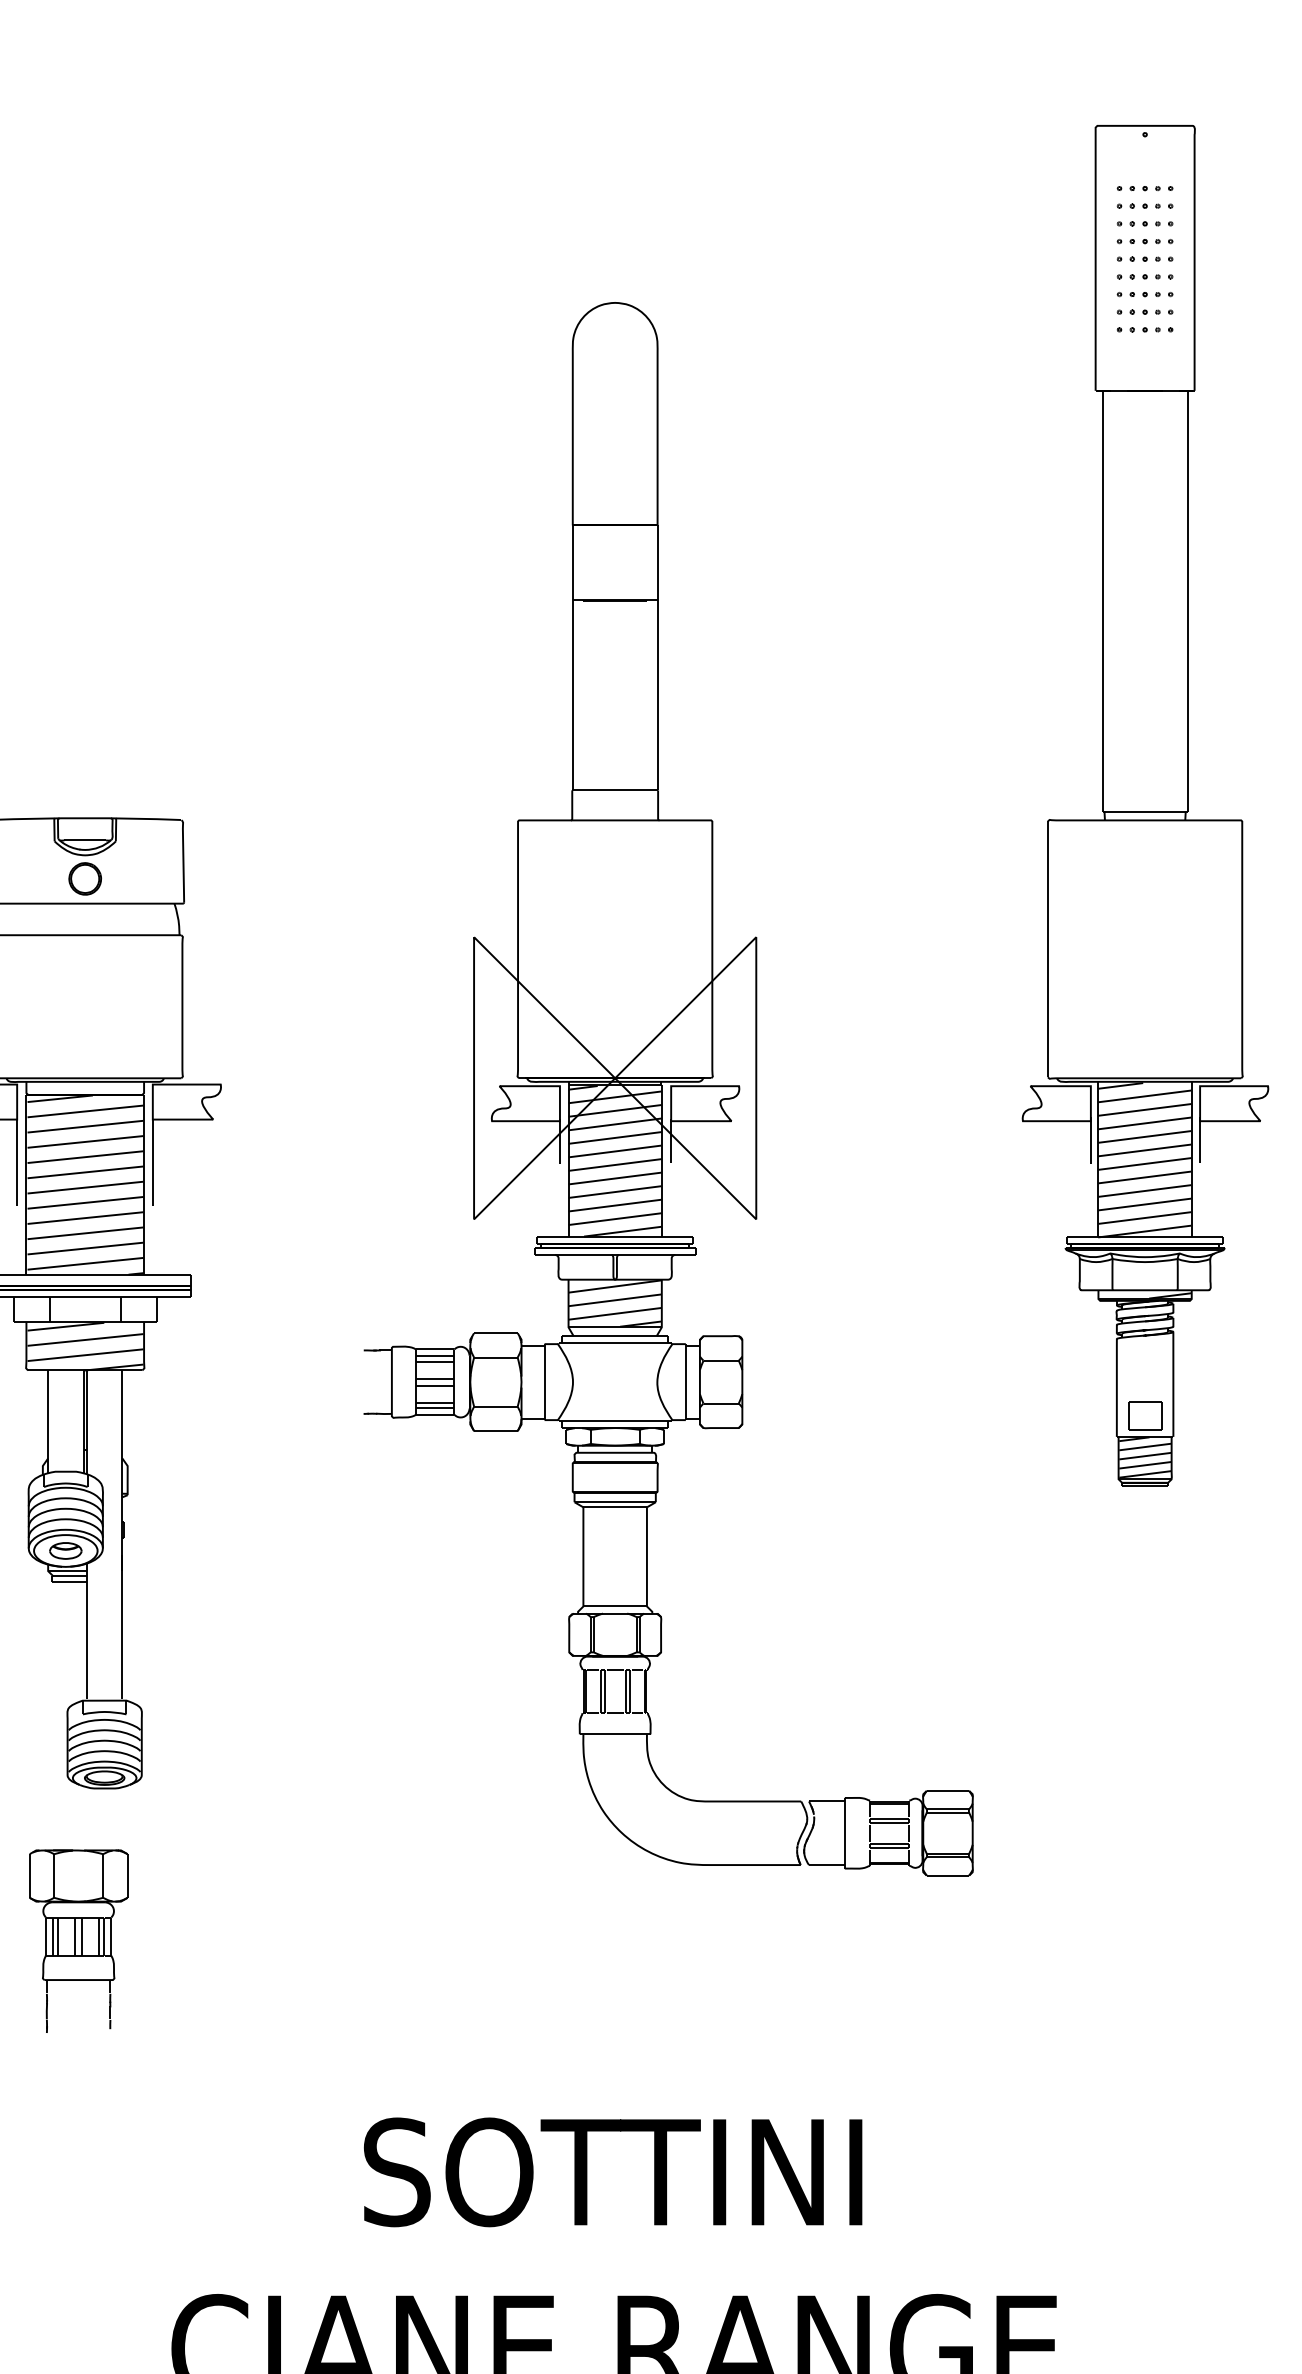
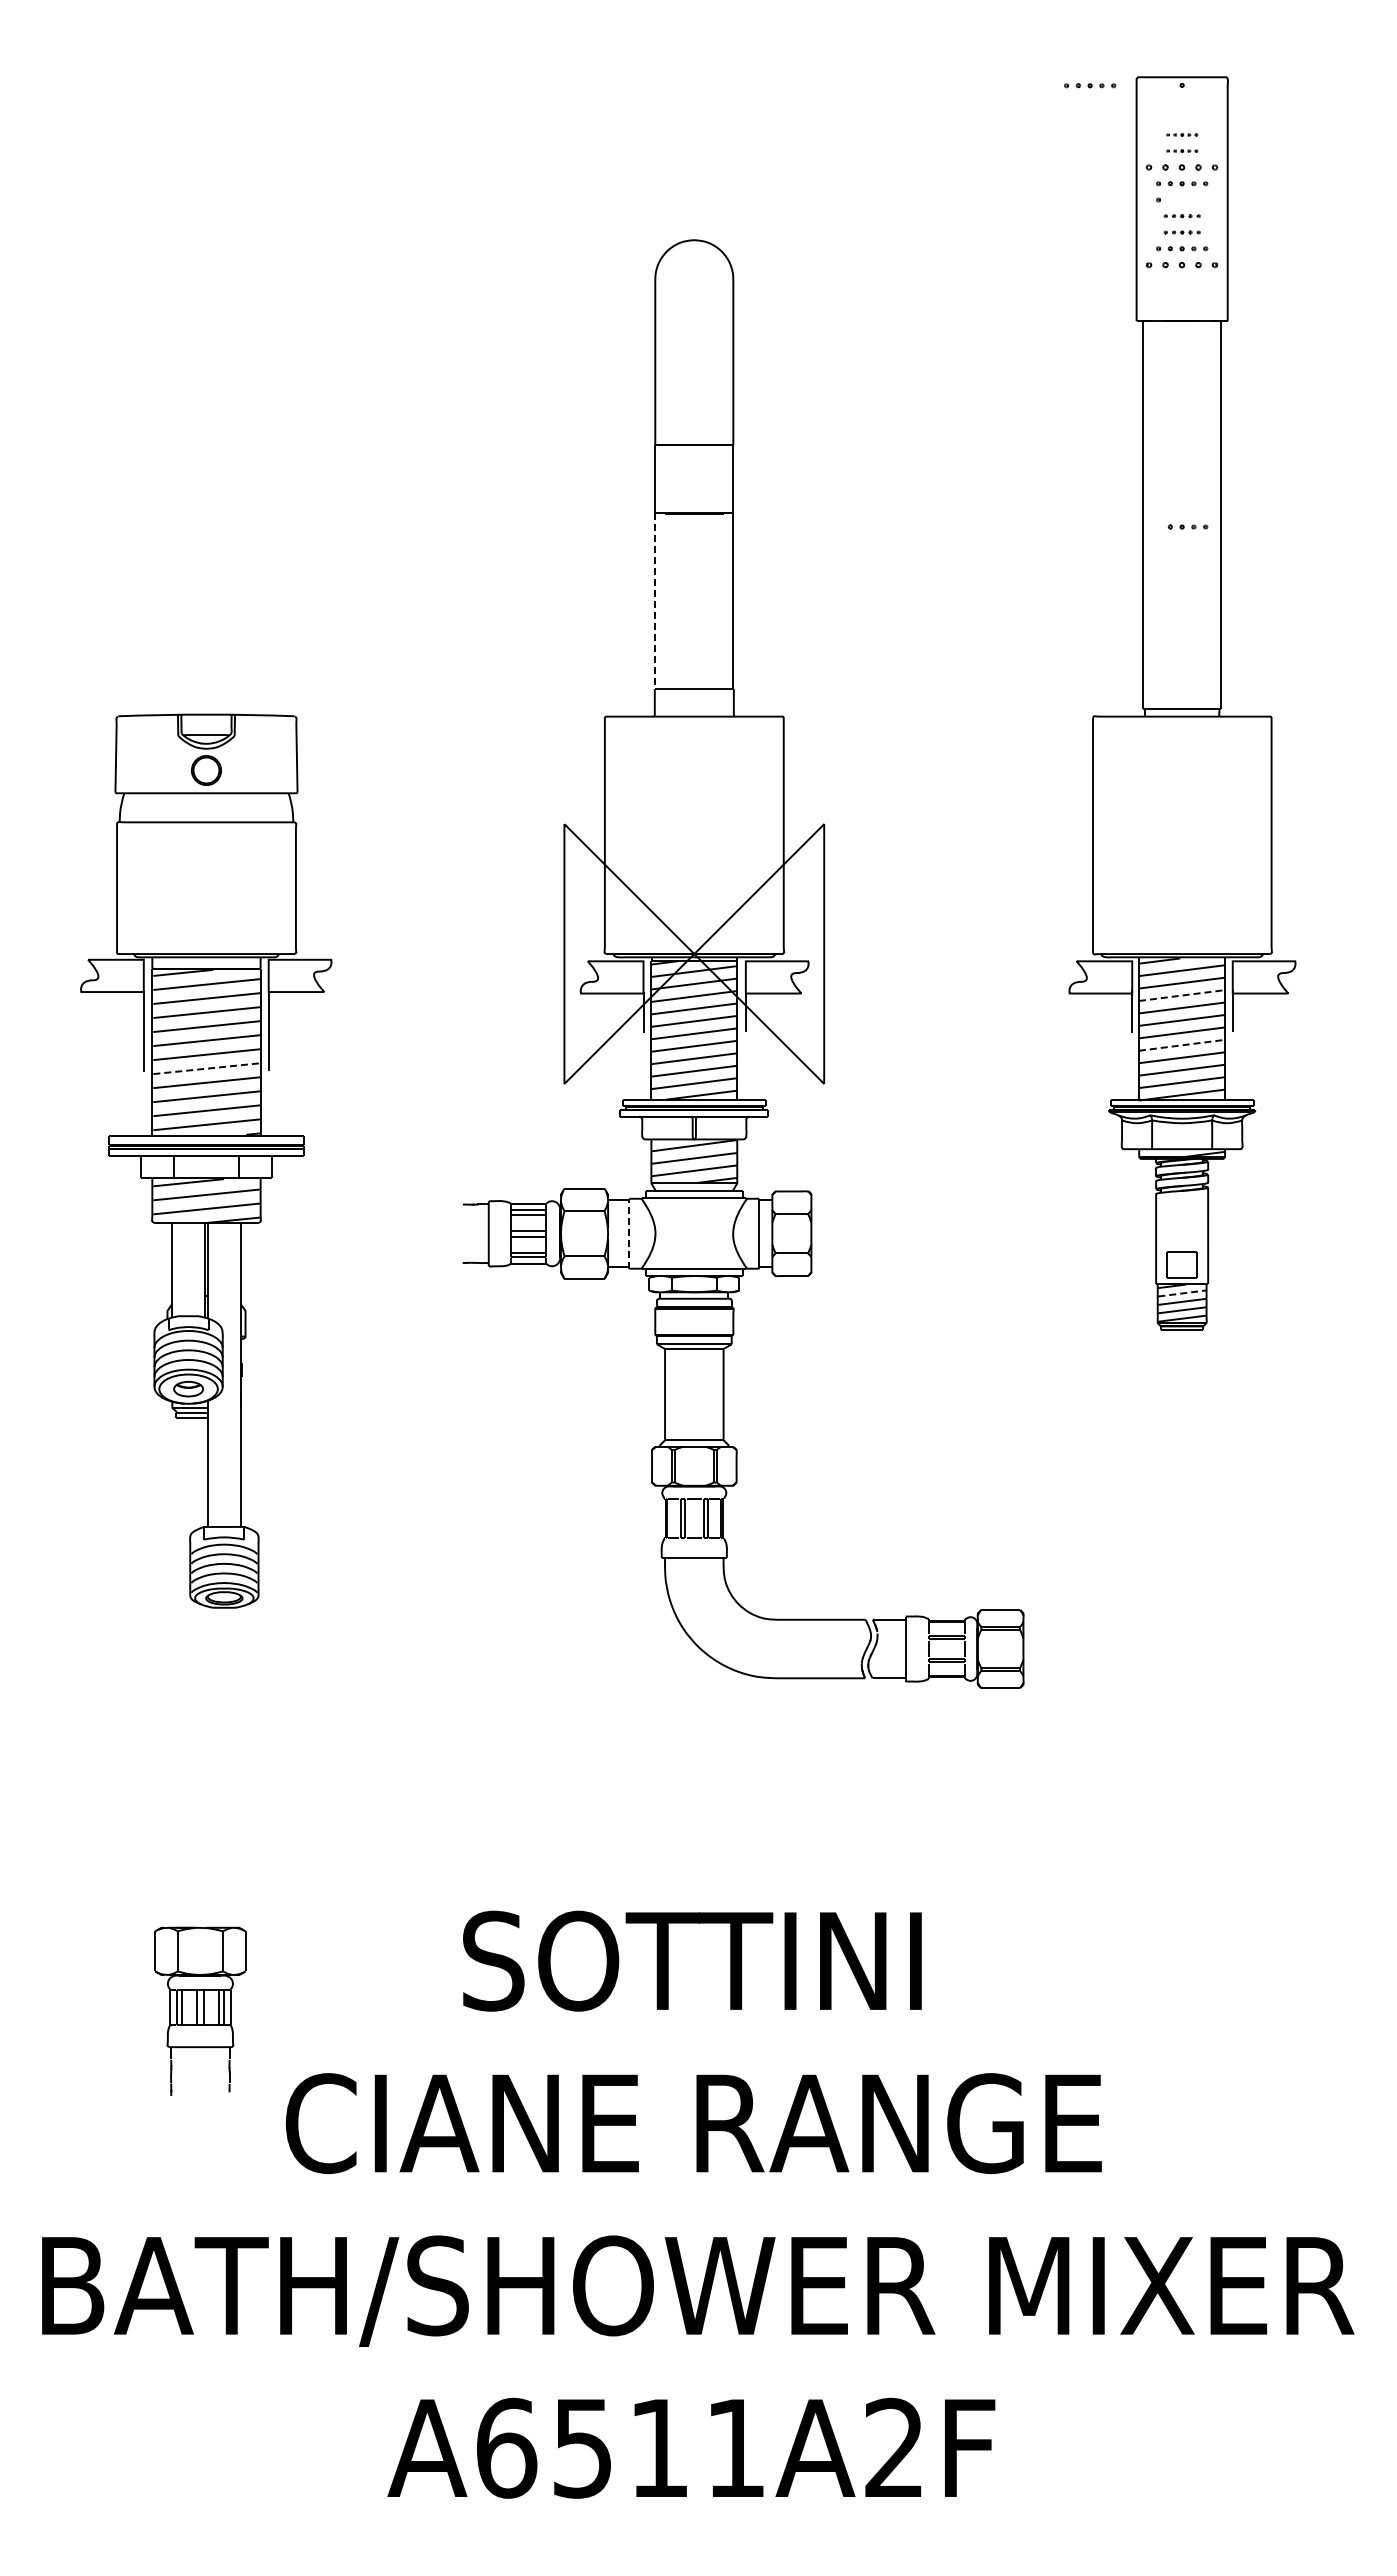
part: (1045, 134) -> (1090, 85), added
part: (1145, 188) -> (1182, 134), size x0.6
part: (1145, 205) -> (1182, 150), size x0.6
part: (1145, 223) -> (1182, 167), size x1.4
part: (1152, 258) -> (1188, 526), moved
part: (1145, 276) -> (1182, 215), size x0.7
part: (1145, 294) -> (1182, 232), size x0.7
part: (1145, 329) -> (1182, 264), size x1.4
line: (573, 695) -> (655, 601), solid -> dashed
line: (1145, 1123) -> (1182, 995), solid -> dashed
line: (1145, 1177) -> (1182, 1045), solid -> dashed
line: (85, 1202) -> (206, 1068), solid -> dashed
line: (544, 1381) -> (629, 1233), solid -> dashed
line: (1145, 1447) -> (1182, 1293), solid -> dashed
part: (78, 1940) -> (200, 2010), moved

